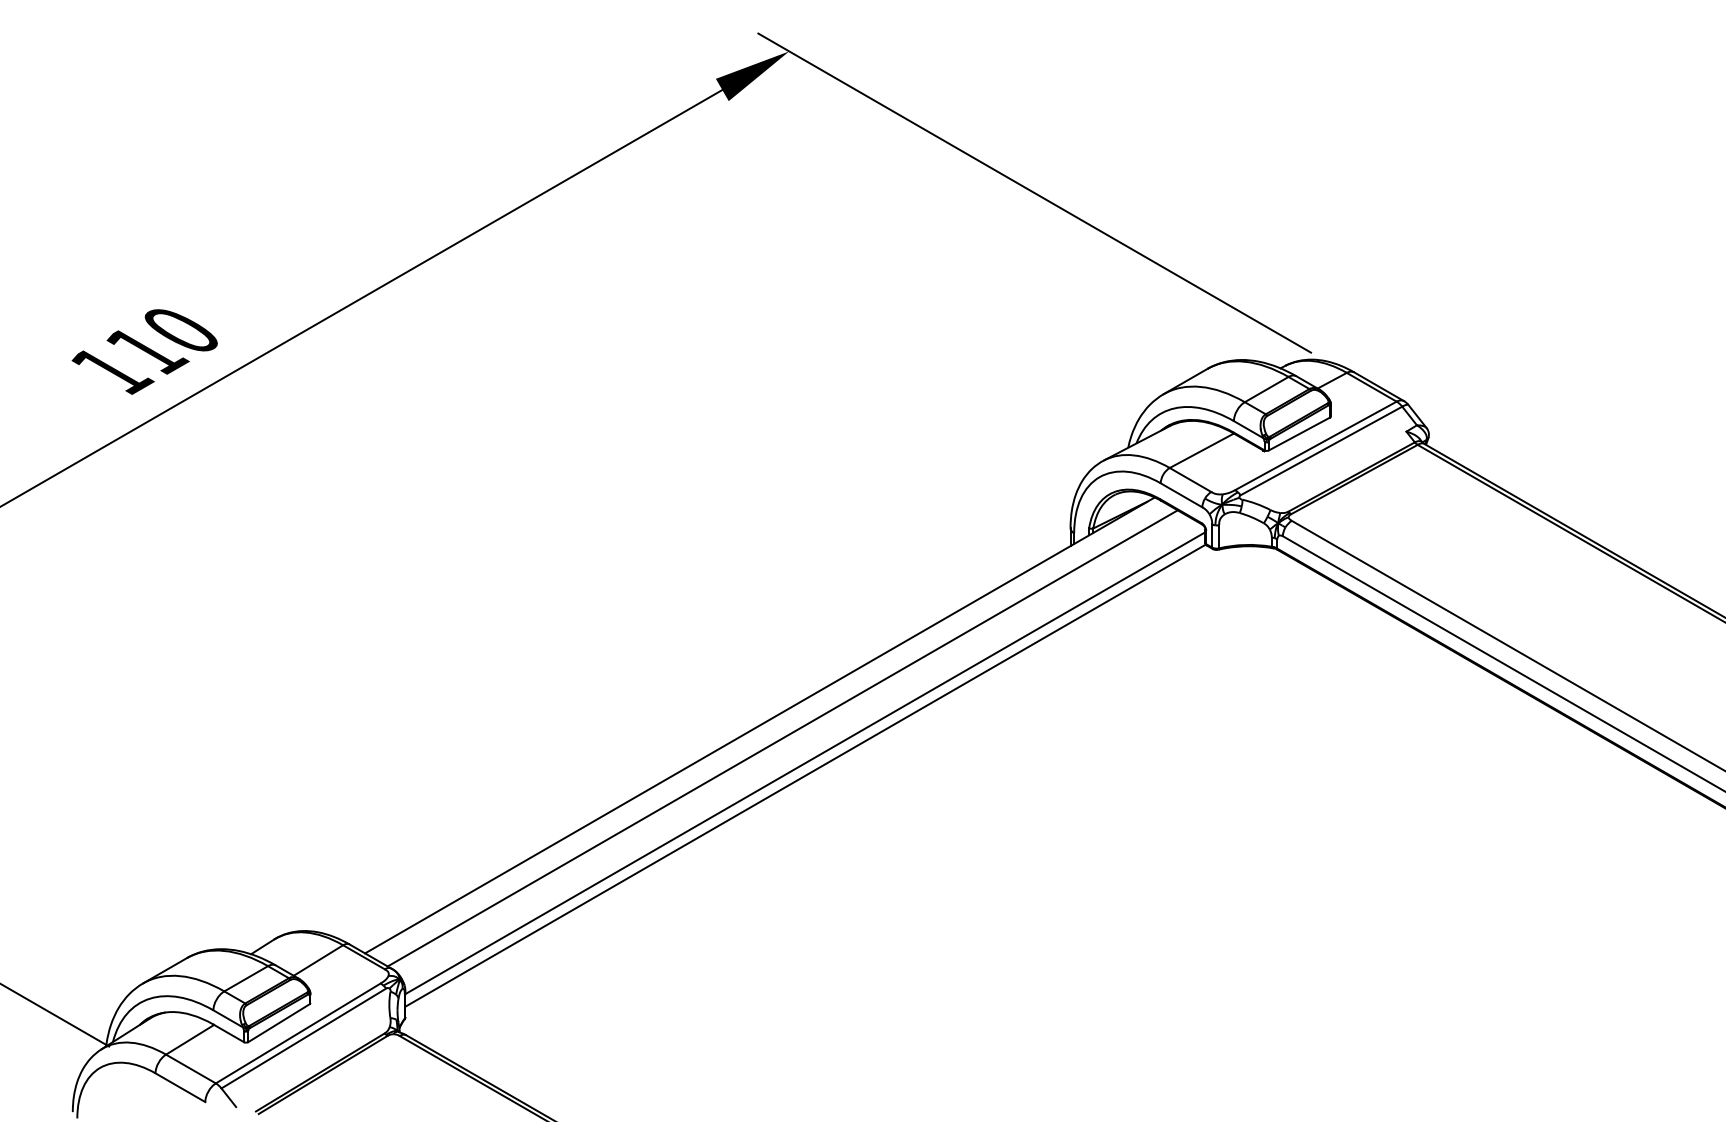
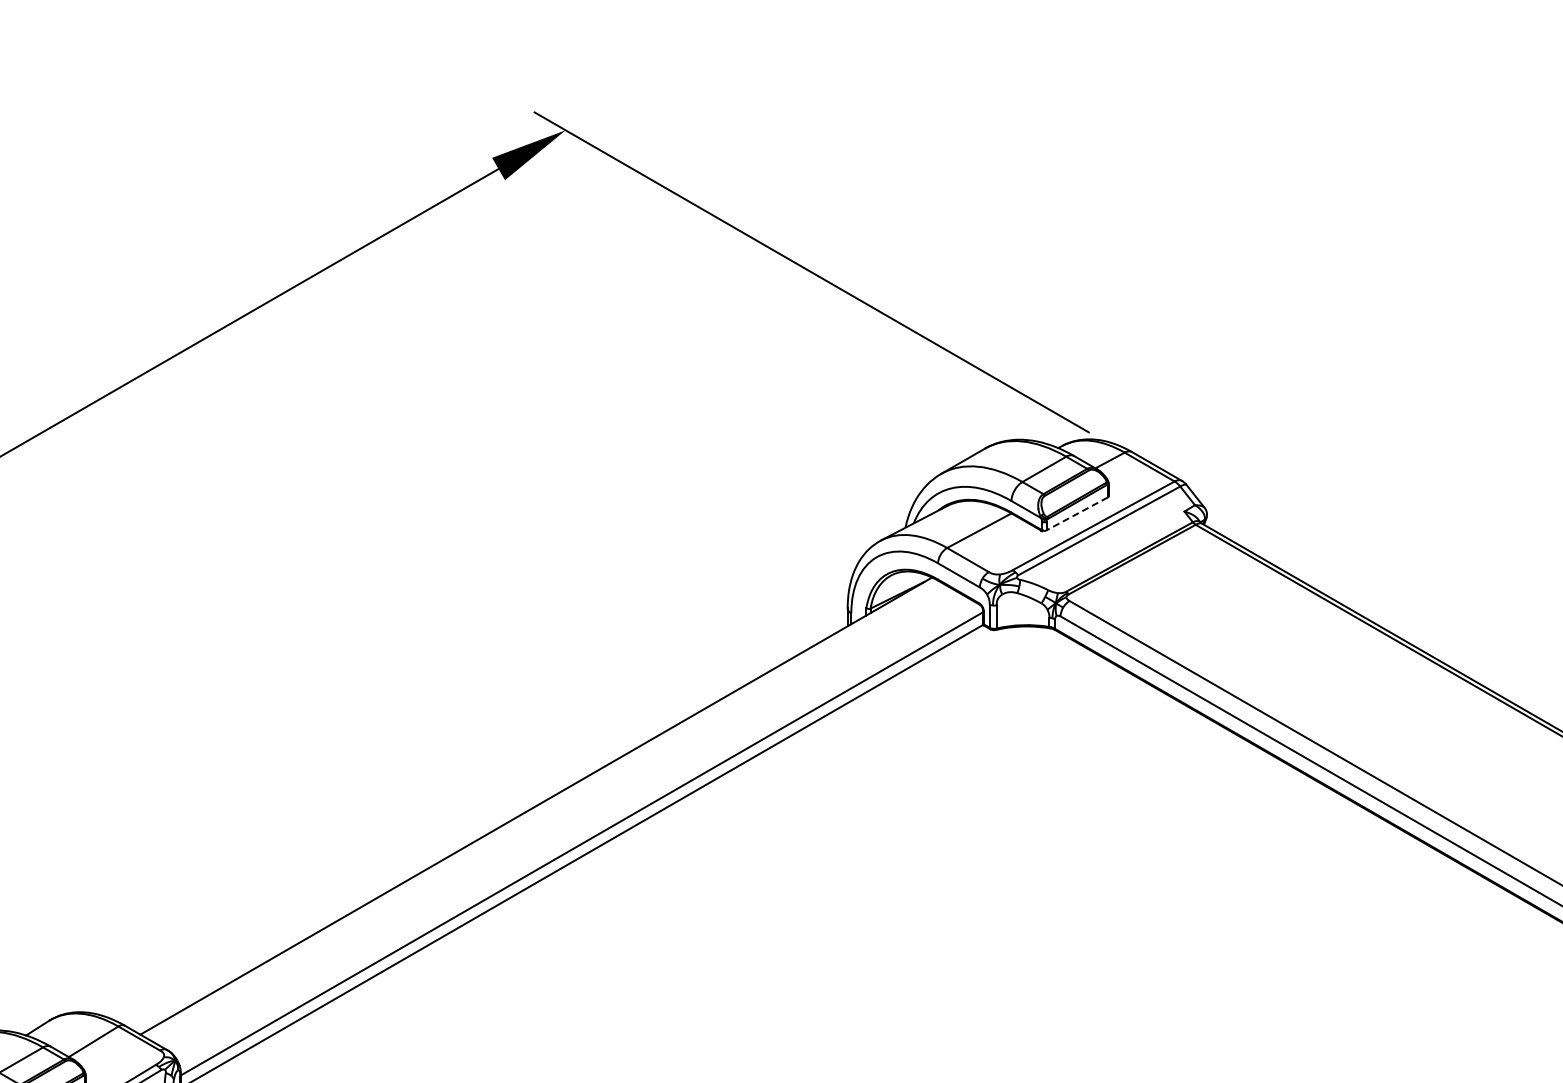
line: (1299, 434) -> (1077, 514), solid -> dashed
line: (782, 738) -> (558, 819), removed

